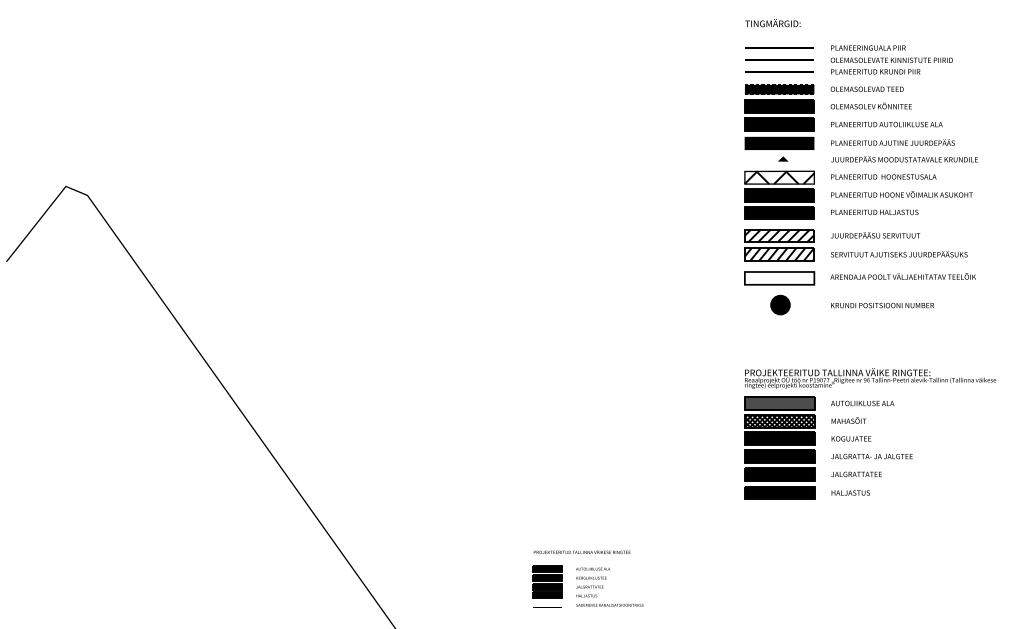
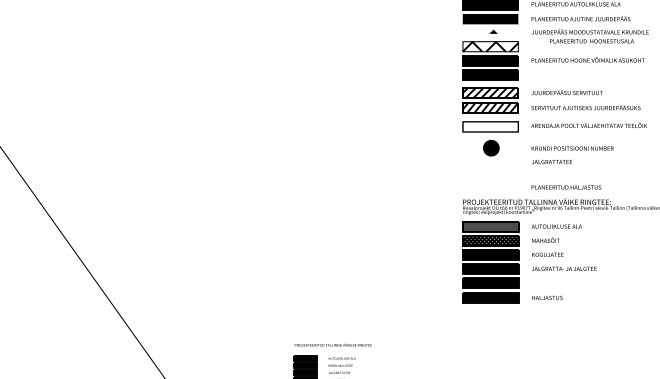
text: (883, 176) -> (591, 40), moved
text: (874, 211) -> (566, 186), moved
text: (856, 474) -> (551, 162), moved

